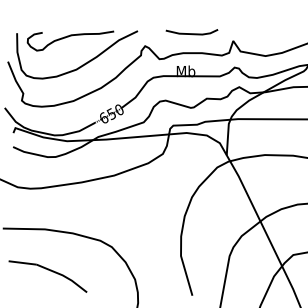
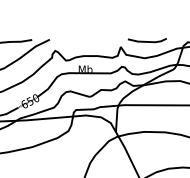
line: (191, 33) -> (147, 41), moved

